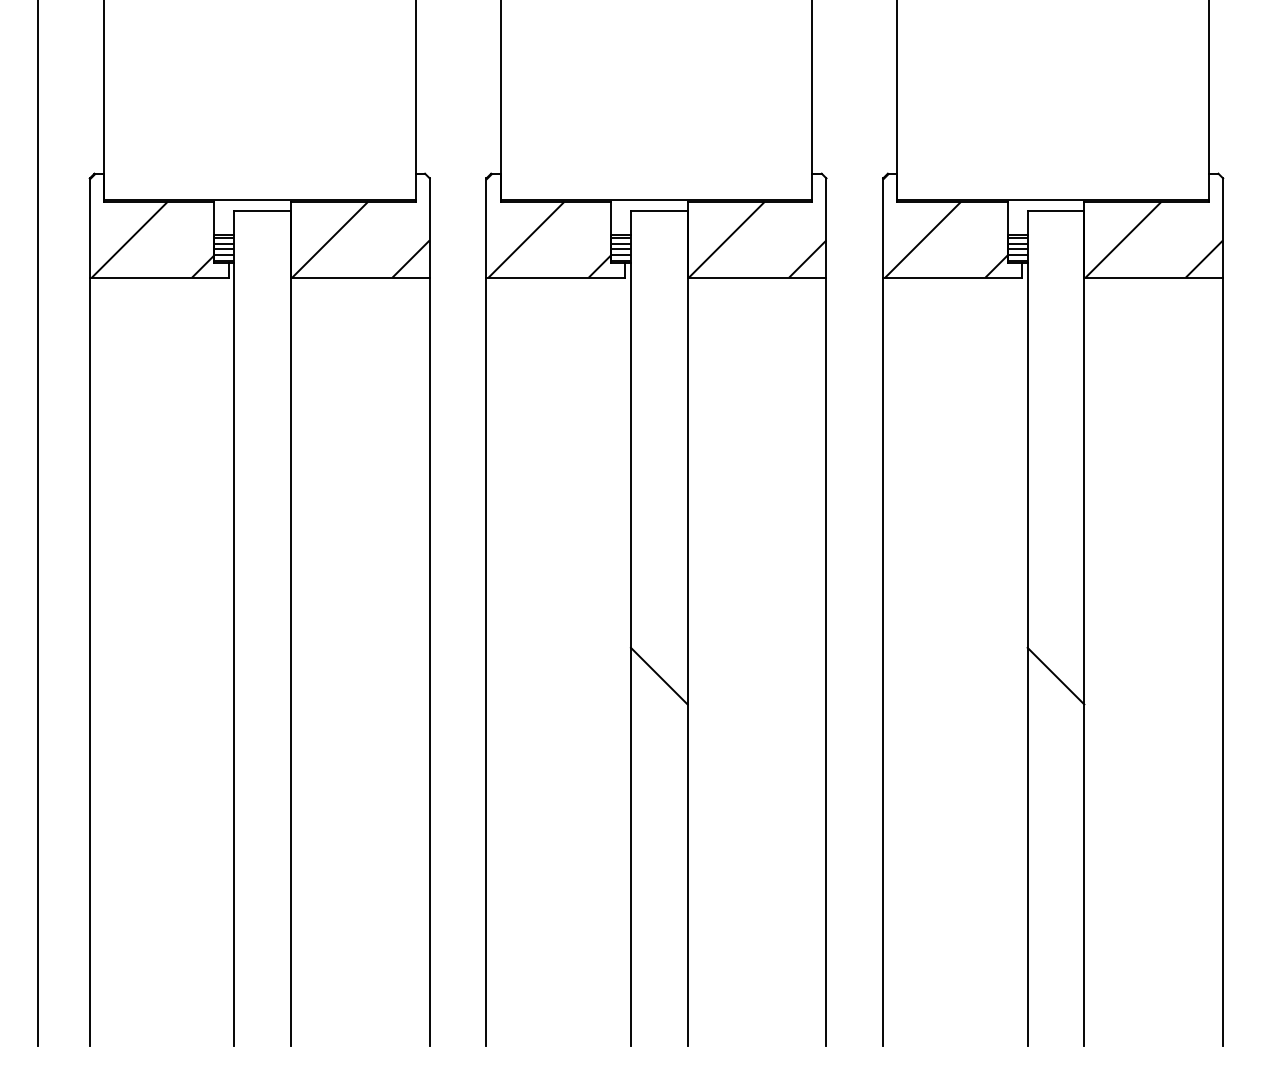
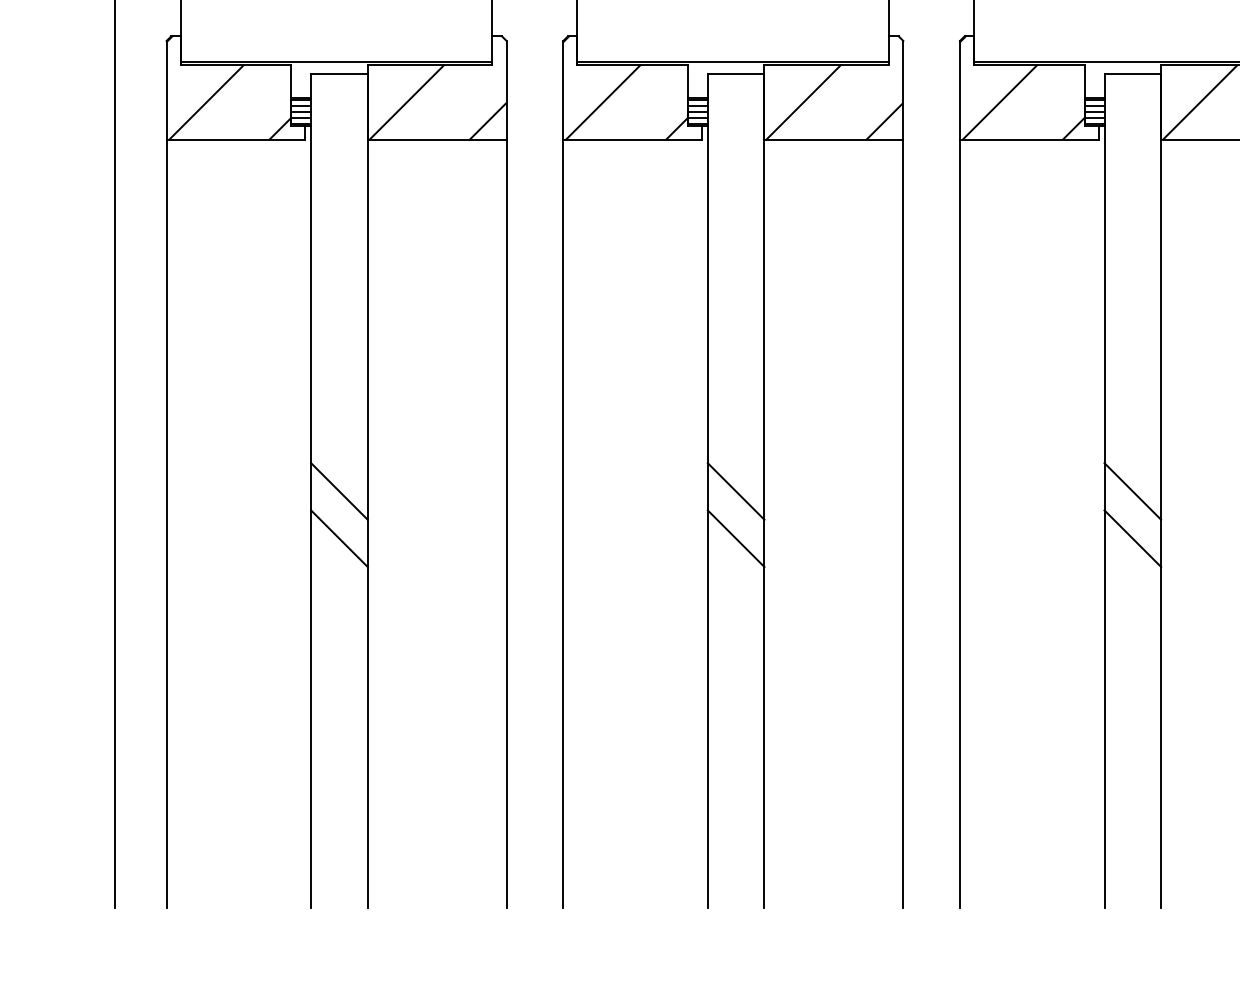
line: (262, 628) -> (339, 491), added
line: (658, 628) -> (735, 491), added
line: (1055, 628) -> (1132, 491), added
line: (262, 675) -> (339, 538), added

